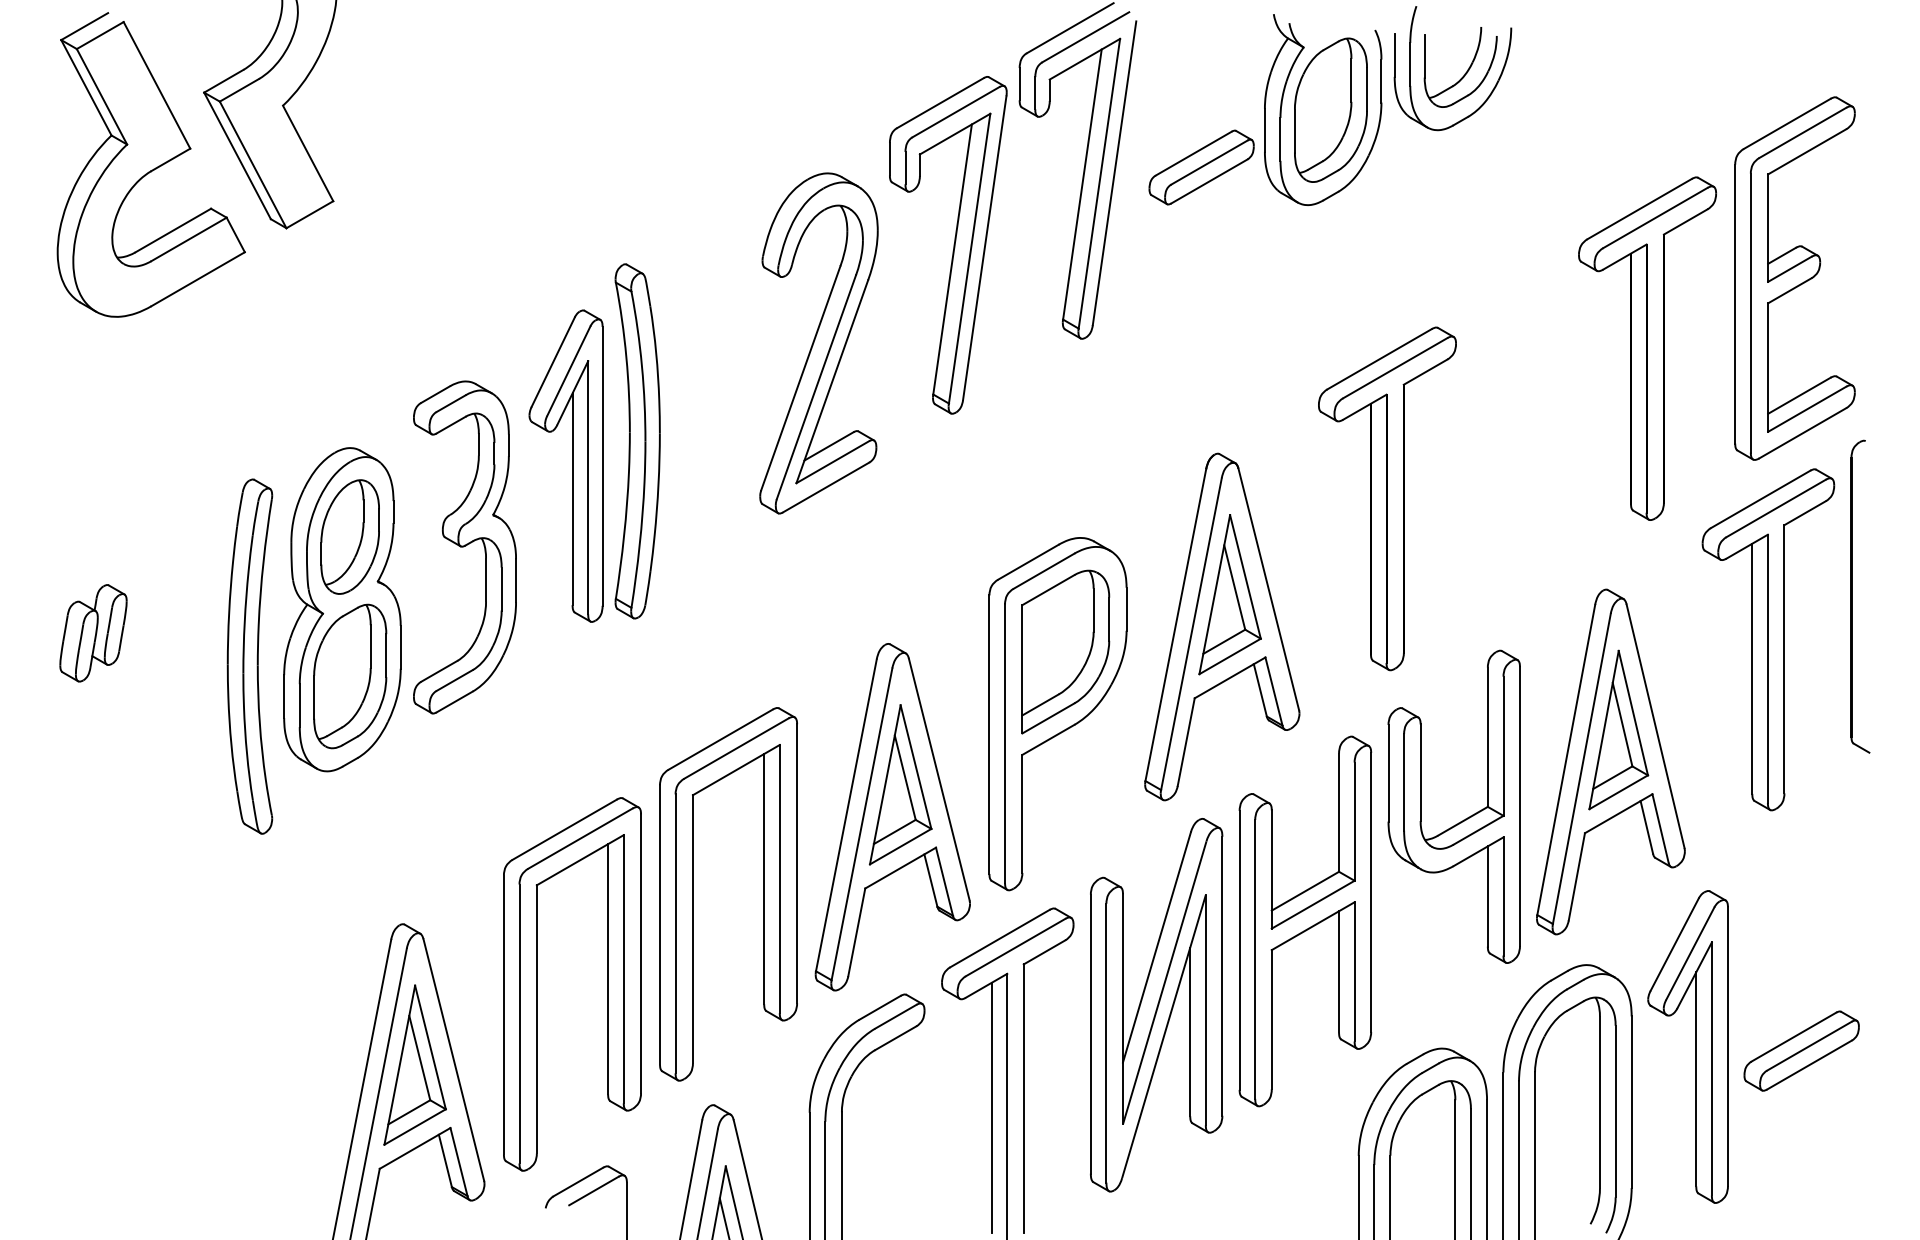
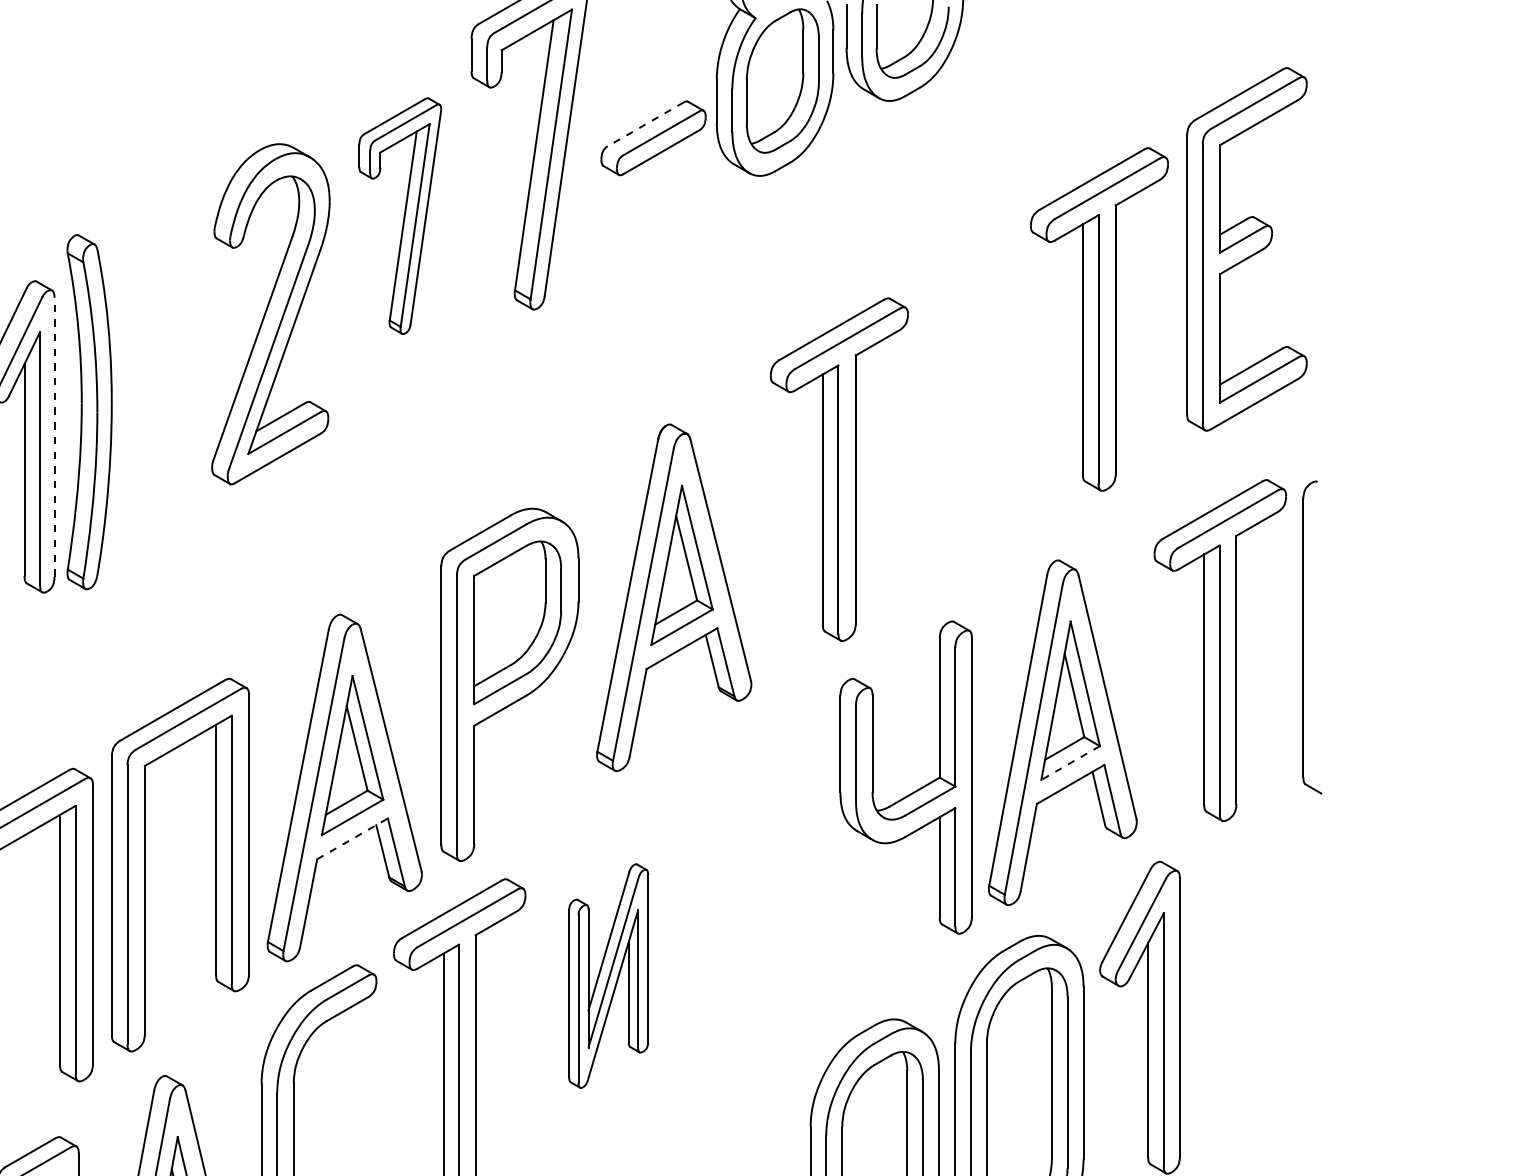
line: (1193, 153) -> (645, 124), solid -> dashed
part: (948, 245) -> (400, 216), size x0.7
line: (602, 465) -> (54, 436), solid -> dashed
part: (1852, 596) -> (1304, 637), moved
part: (1768, 639) -> (1220, 650), moved
line: (1618, 792) -> (1070, 763), solid -> dashed
line: (900, 868) -> (352, 839), solid -> dashed
part: (1305, 921) -> (757, 892), removed
part: (1156, 1005) -> (608, 976), size x0.6
part: (1801, 1050) -> (1253, 1021), removed

